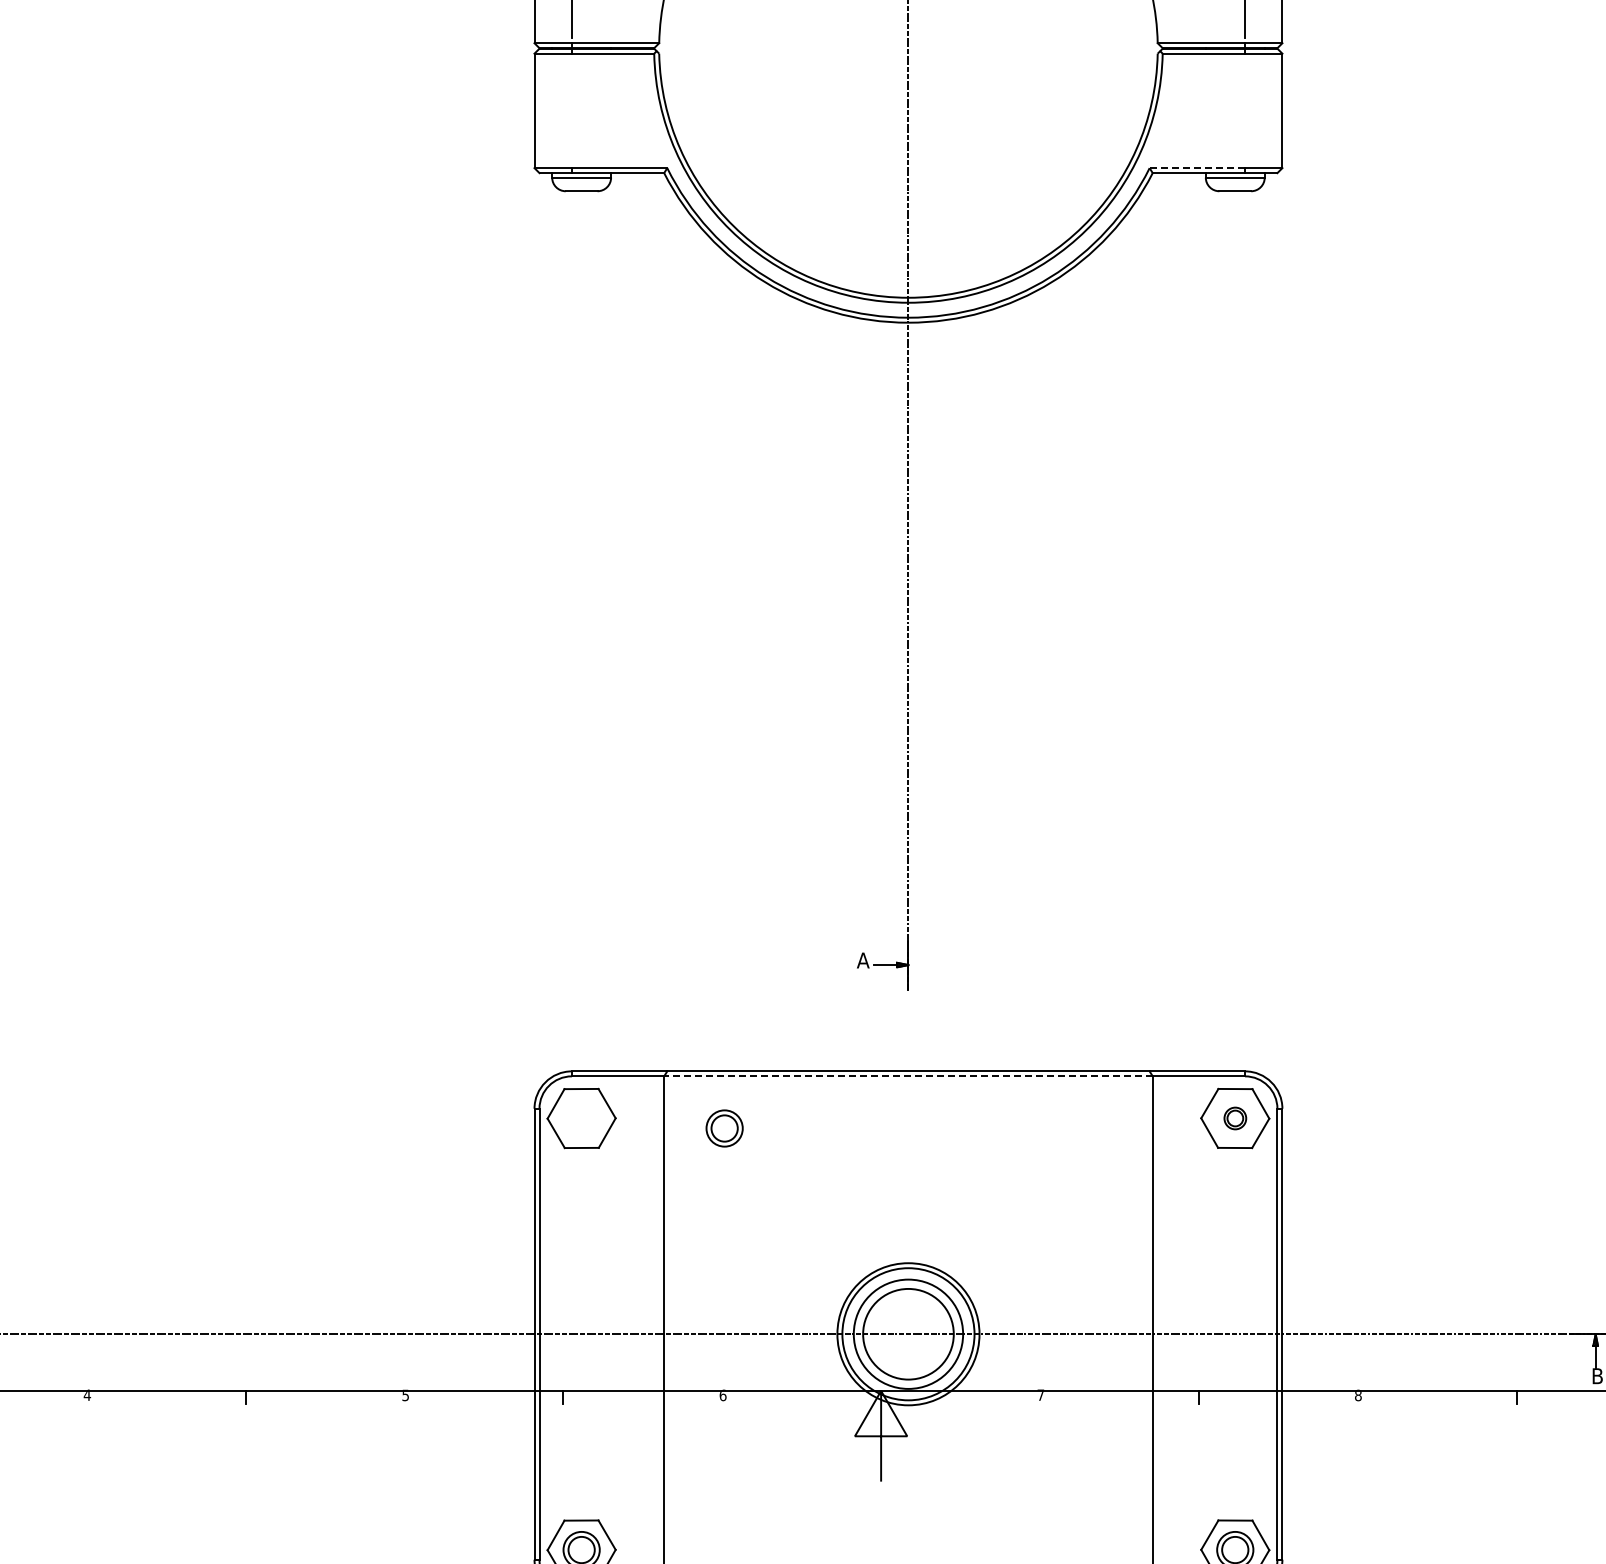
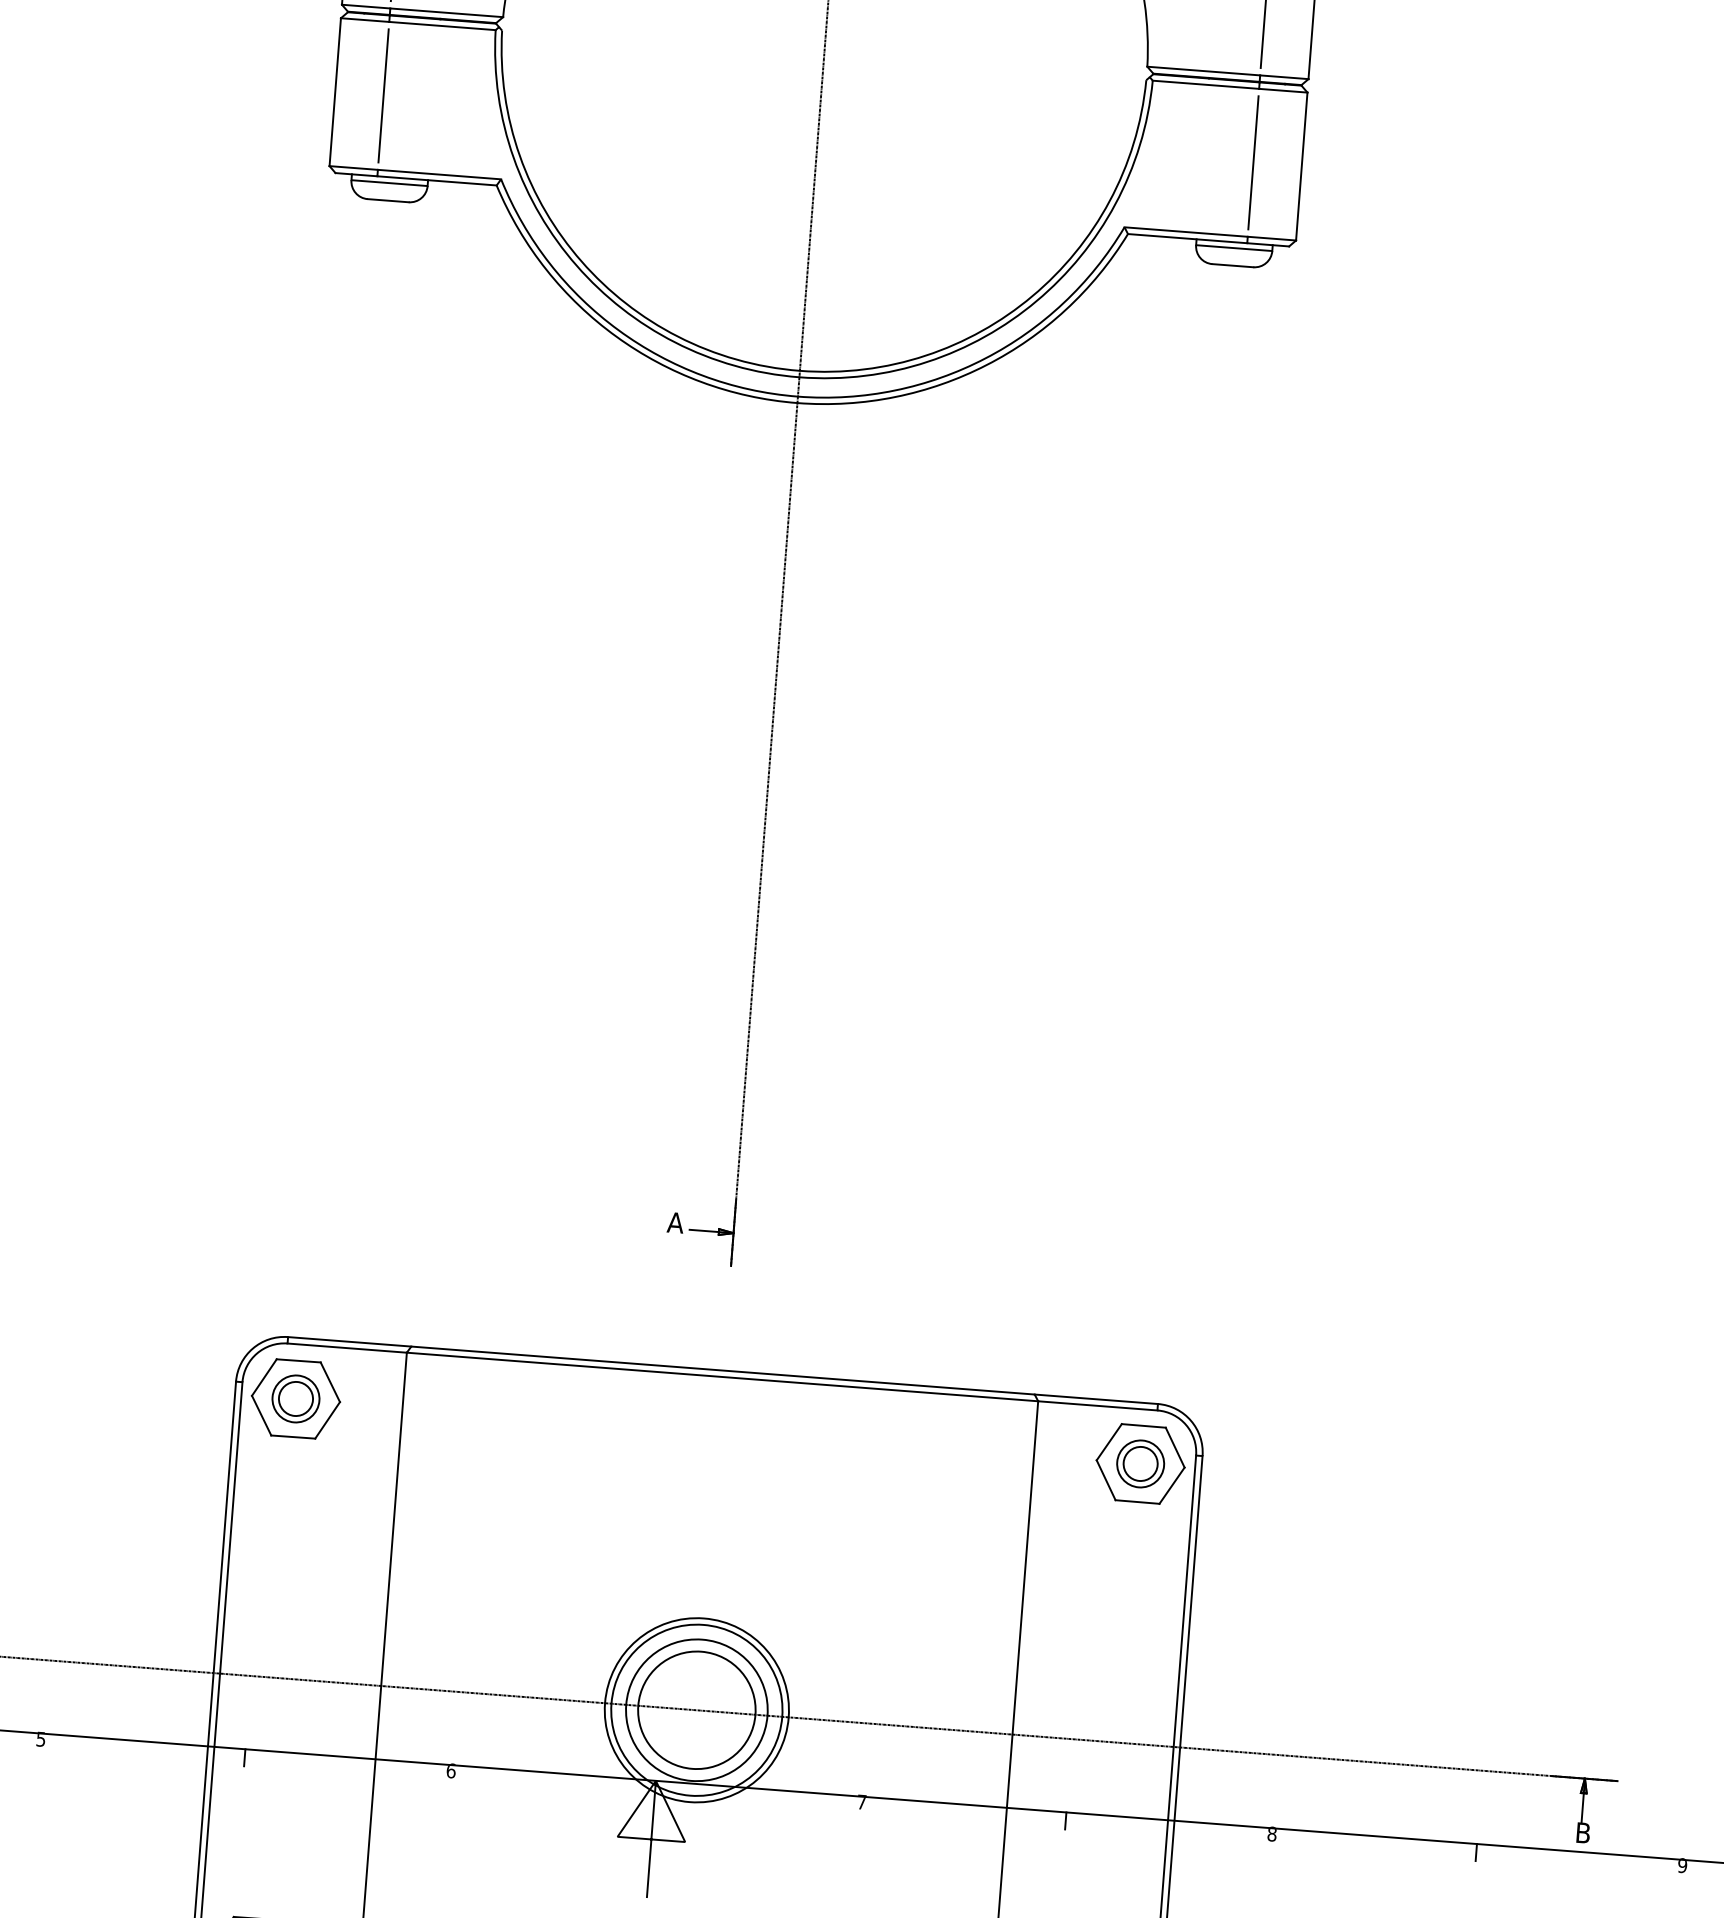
line: (571, 110) -> (383, 95), added
line: (1245, 110) -> (1254, 162), added
line: (1197, 168) -> (1186, 232), dashed -> solid
line: (907, 1076) -> (721, 1377), dashed -> solid
part: (1235, 1118) -> (1140, 1463), size x1.67
part: (724, 1128) -> (295, 1398), moved

